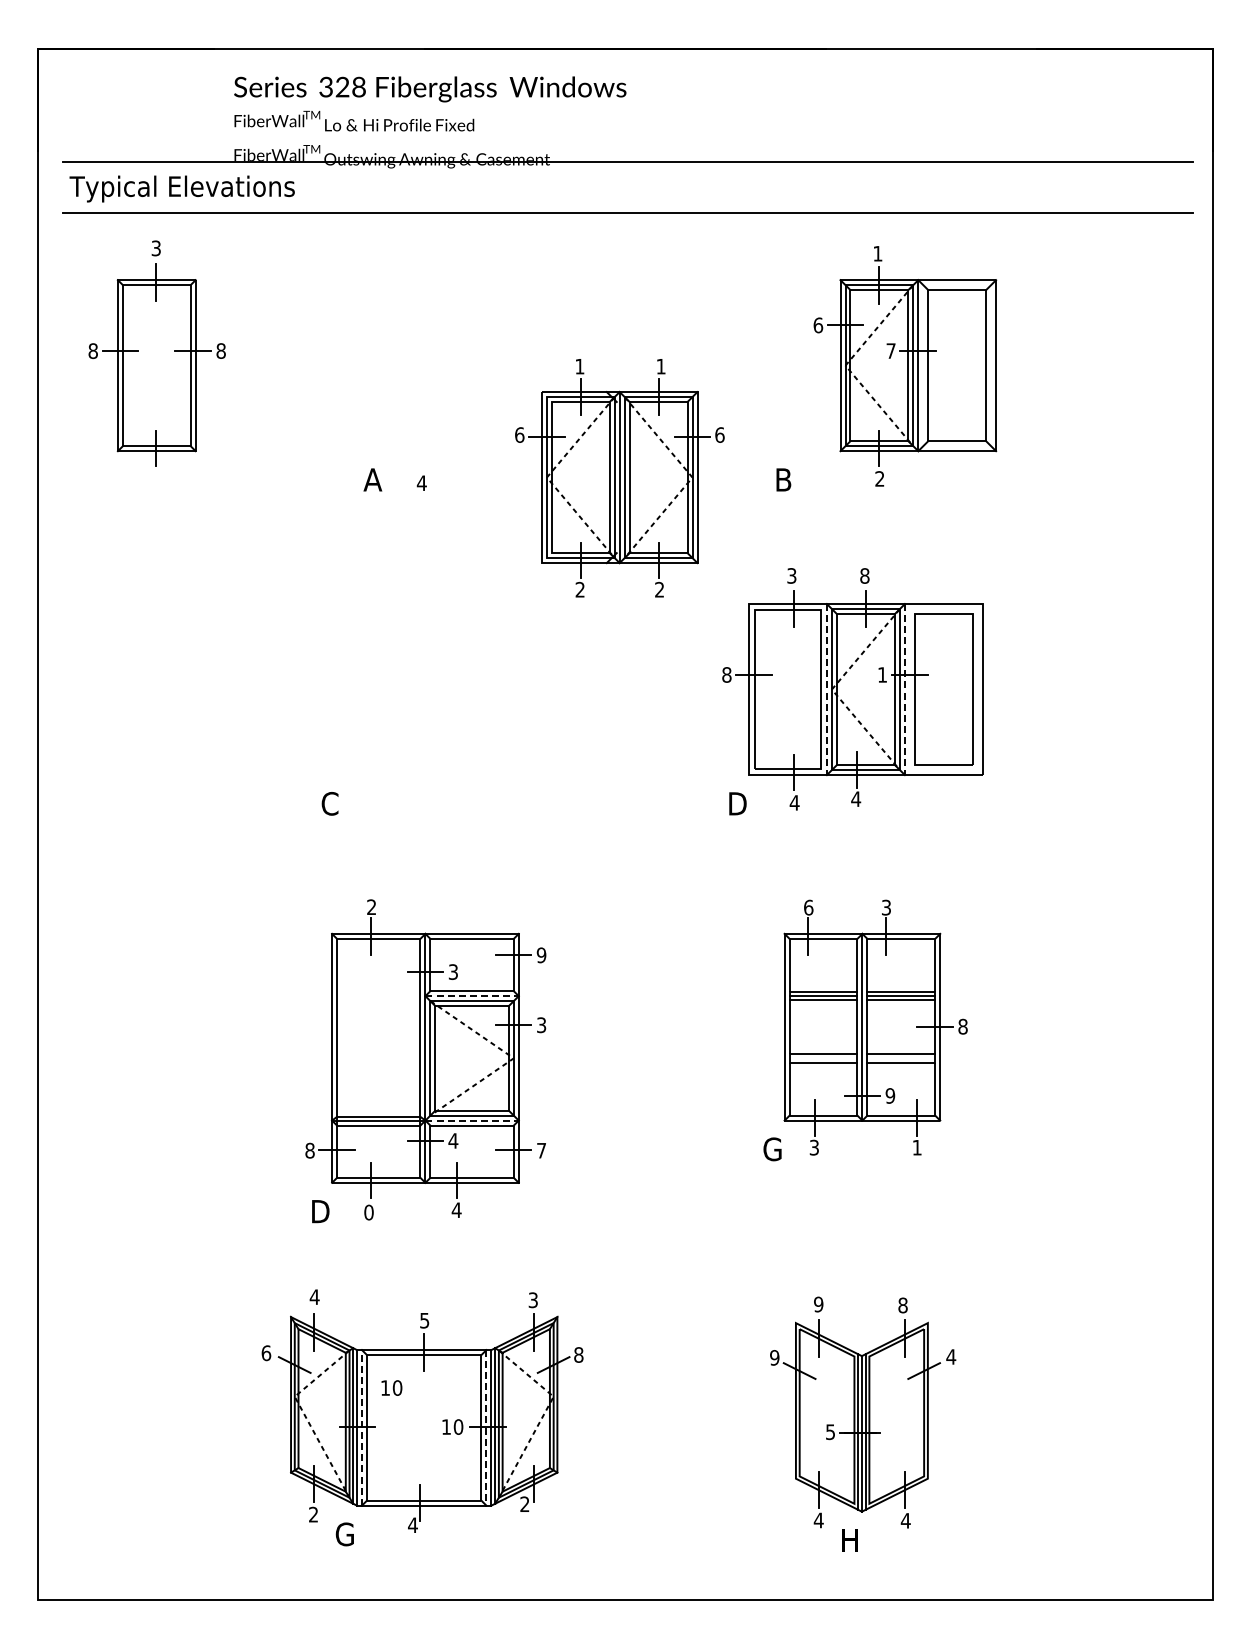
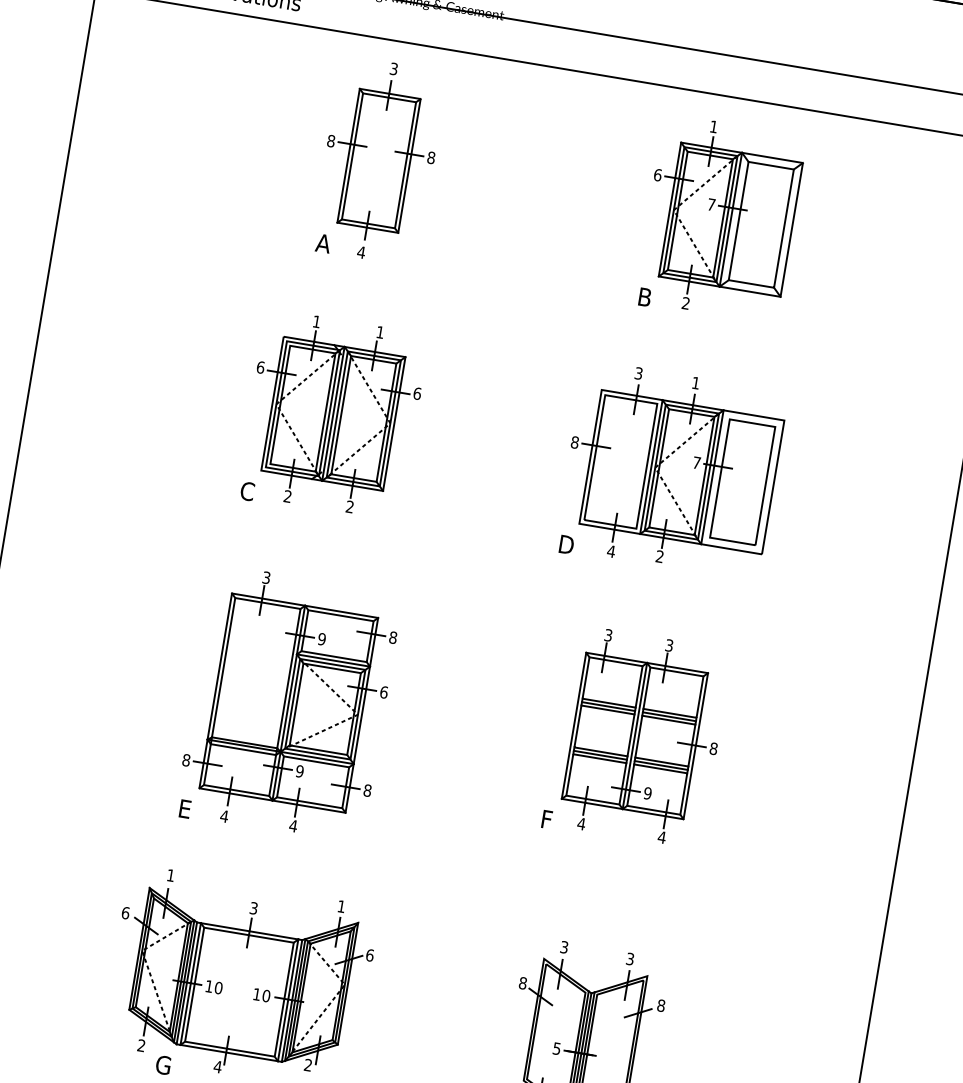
part: (156, 353) -> (380, 151), moved
part: (905, 366) -> (720, 218), moved
part: (619, 478) -> (333, 414), moved
text: (864, 575) -> (695, 382), 8 -> 1
text: (882, 674) -> (696, 462), 1 -> 7
line: (826, 689) -> (651, 466), dashed -> solid
line: (904, 689) -> (712, 477), dashed -> solid
text: (856, 798) -> (660, 556), 4 -> 2
text: (371, 907) -> (266, 577), 2 -> 3
text: (808, 907) -> (608, 635), 6 -> 3
text: (541, 955) -> (393, 637), 9 -> 8
text: (453, 971) -> (322, 638), 3 -> 9
line: (472, 996) -> (333, 660), dashed -> solid
text: (541, 1025) -> (383, 692), 3 -> 6
line: (823, 1058) -> (600, 755), added
line: (901, 1058) -> (661, 765), added
line: (472, 1120) -> (317, 757), dashed -> solid
text: (453, 1140) -> (300, 771), 4 -> 9
text: (814, 1147) -> (581, 823), 3 -> 4
text: (917, 1147) -> (662, 837), 1 -> 4
text: (772, 1149) -> (548, 819), G -> F
text: (541, 1150) -> (367, 790), 7 -> 8
text: (320, 1211) -> (186, 809), D -> E
text: (368, 1212) -> (224, 816), 0 -> 4
text: (314, 1296) -> (170, 875), 4 -> 1
text: (532, 1300) -> (340, 906), 3 -> 1
text: (818, 1304) -> (564, 947), 9 -> 3
text: (902, 1305) -> (629, 959), 8 -> 3
text: (424, 1319) -> (253, 907), 5 -> 3
text: (578, 1354) -> (369, 954), 8 -> 6
text: (951, 1356) -> (661, 1005), 4 -> 8
text: (774, 1357) -> (522, 983), 9 -> 8
text: (391, 1387) -> (214, 986), moved
line: (361, 1427) -> (190, 983), dashed -> solid
line: (486, 1427) -> (288, 1000), dashed -> solid

